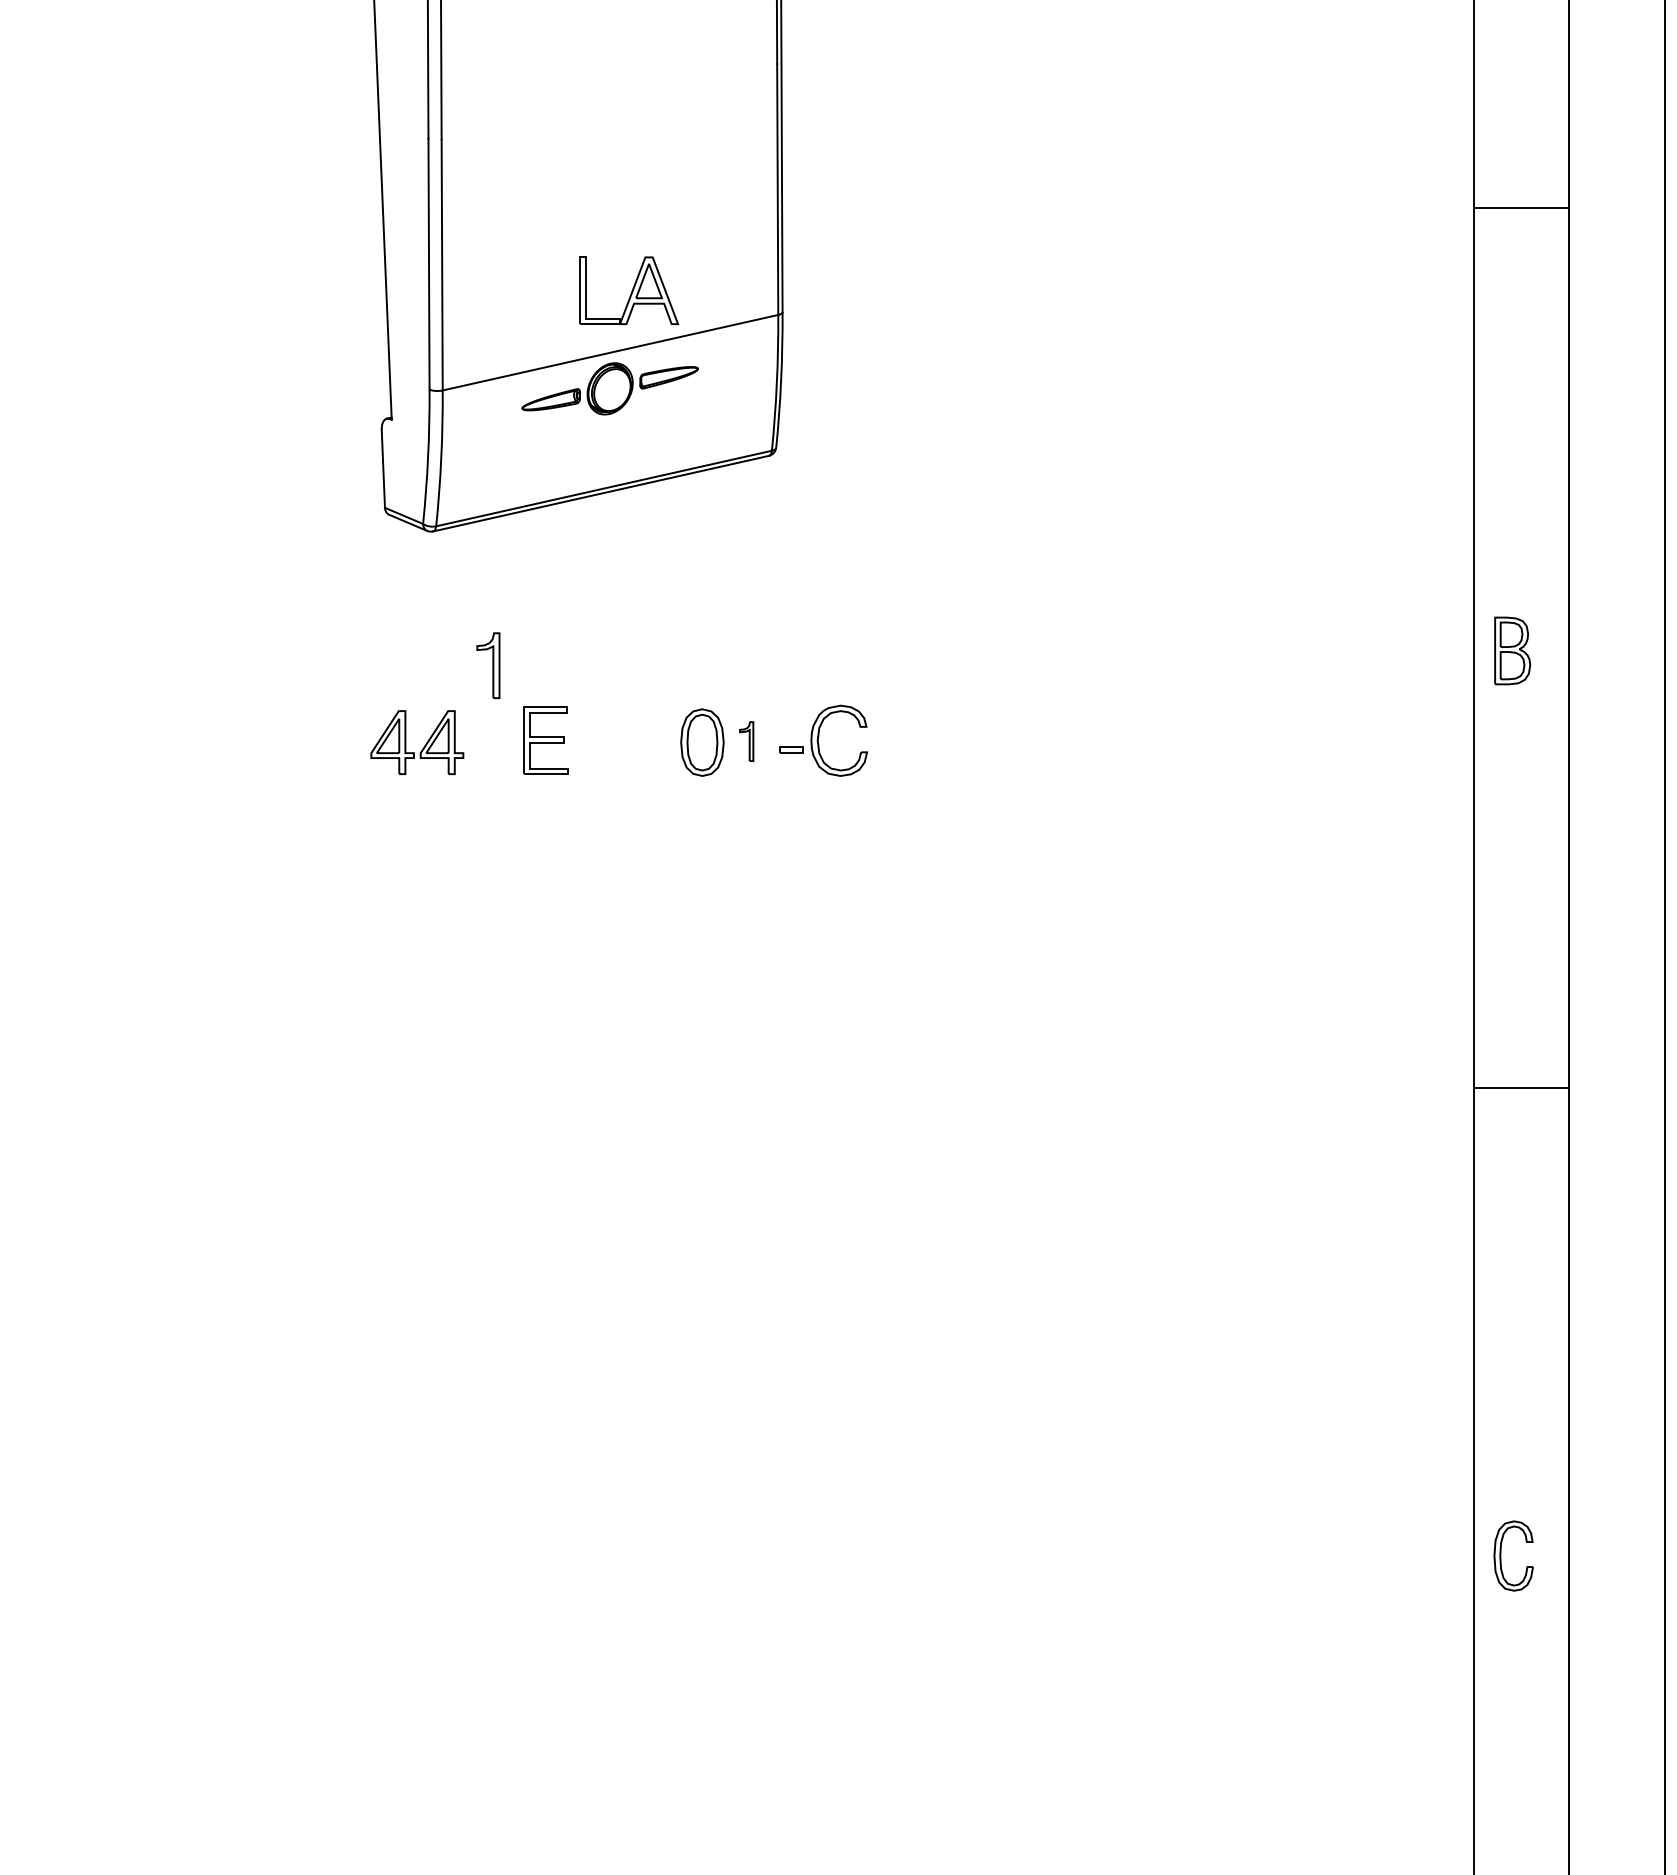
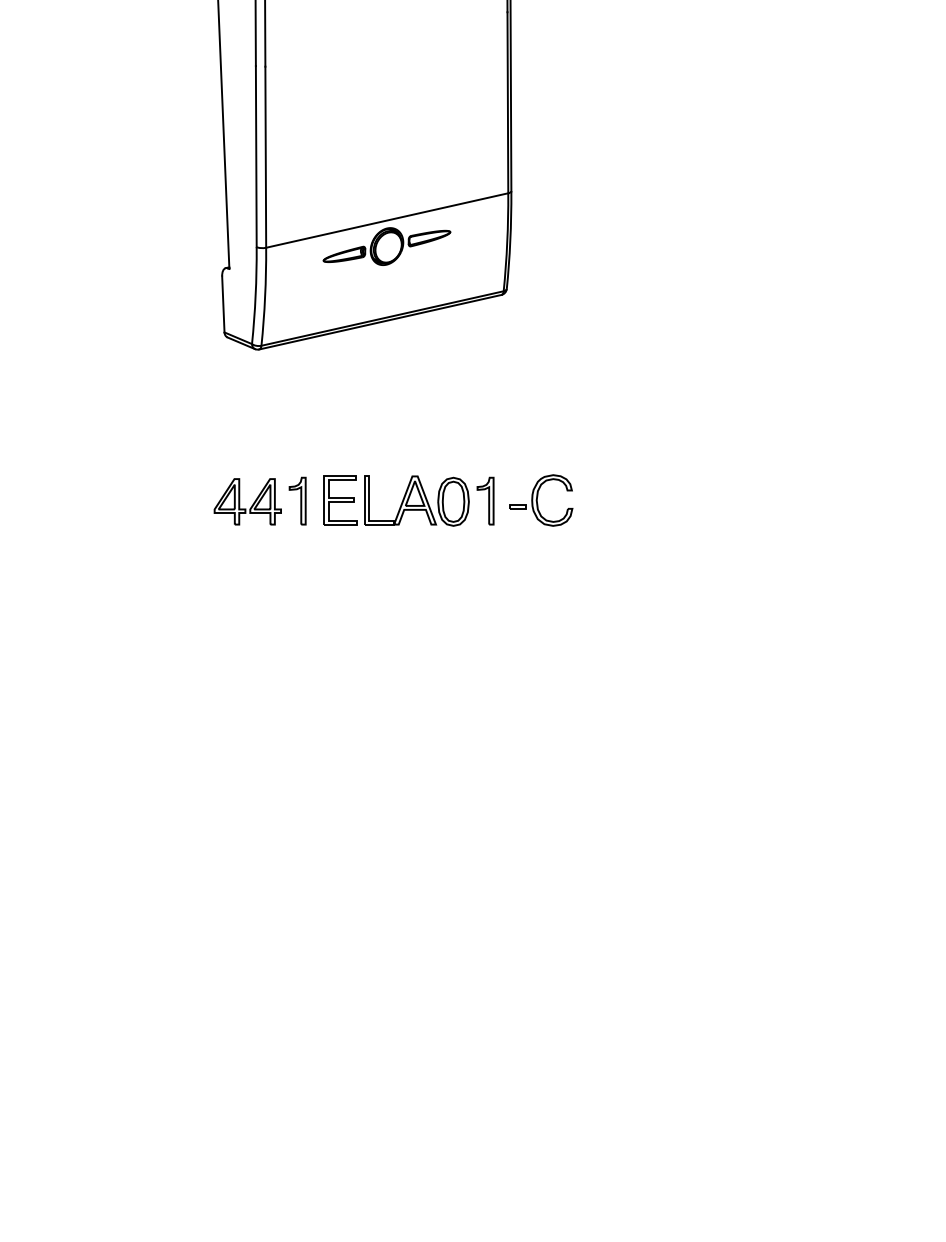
part: (629, 290) -> (400, 500), moved
part: (488, 665) -> (297, 501), moved
part: (746, 741) -> (485, 501), size x1.67

